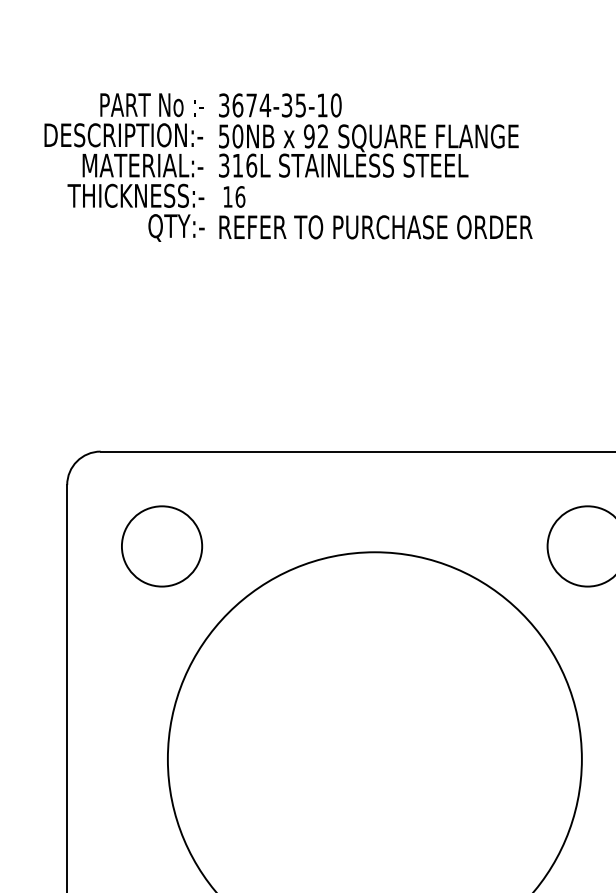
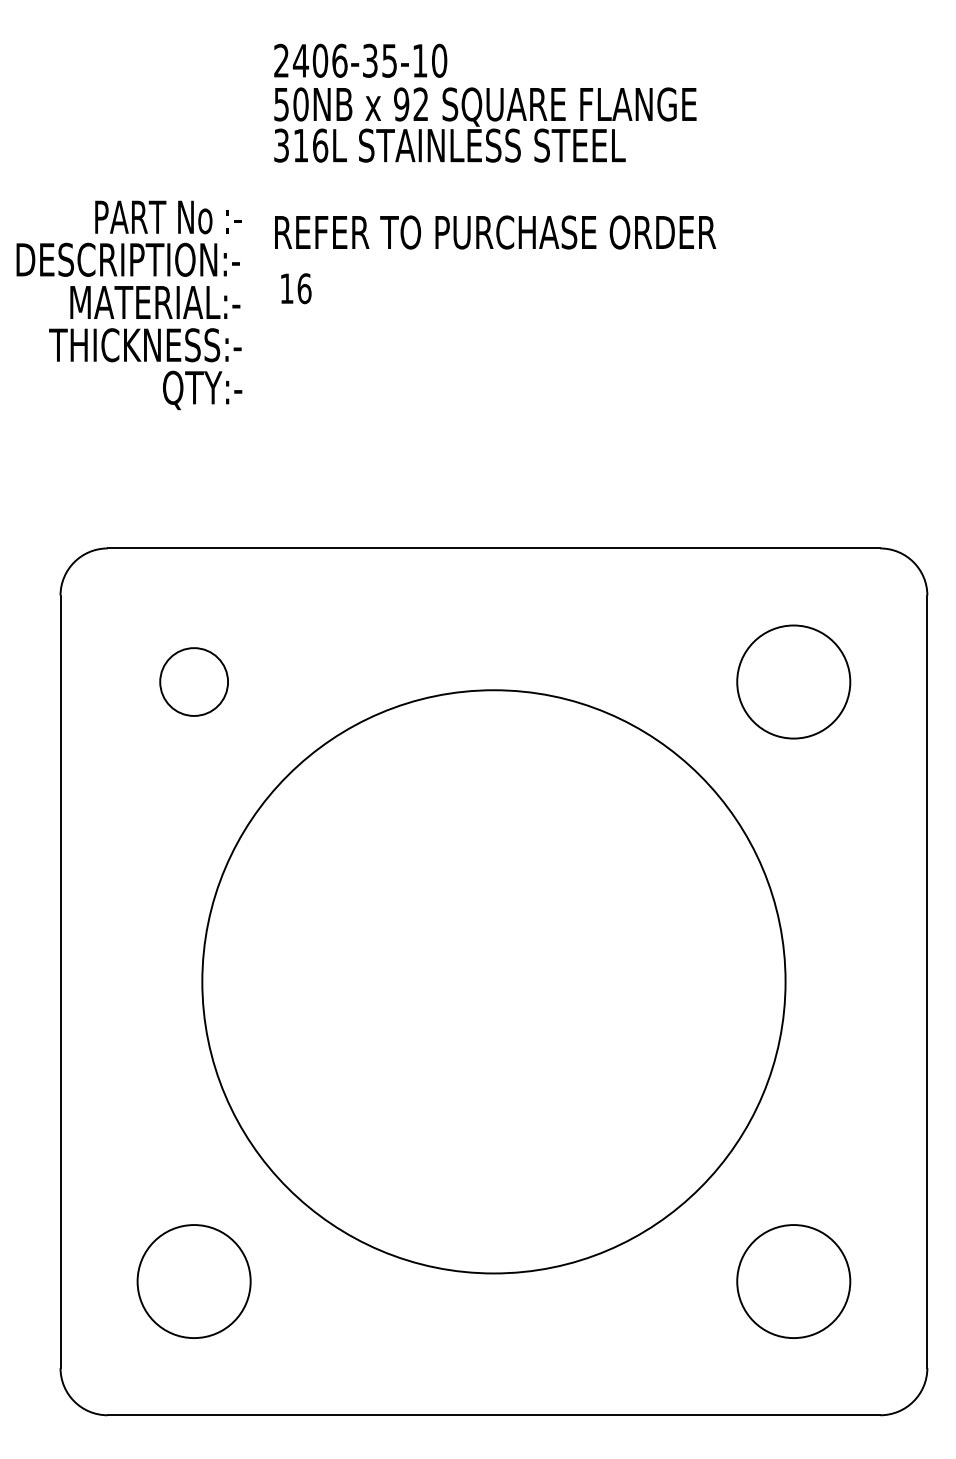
text: (244, 105) -> (310, 60), 3674-35-10 -> 2406-35-10
text: (124, 167) -> (129, 305), moved
text: (234, 196) -> (296, 288), moved
circle: (161, 546) -> (193, 681), size x0.6

